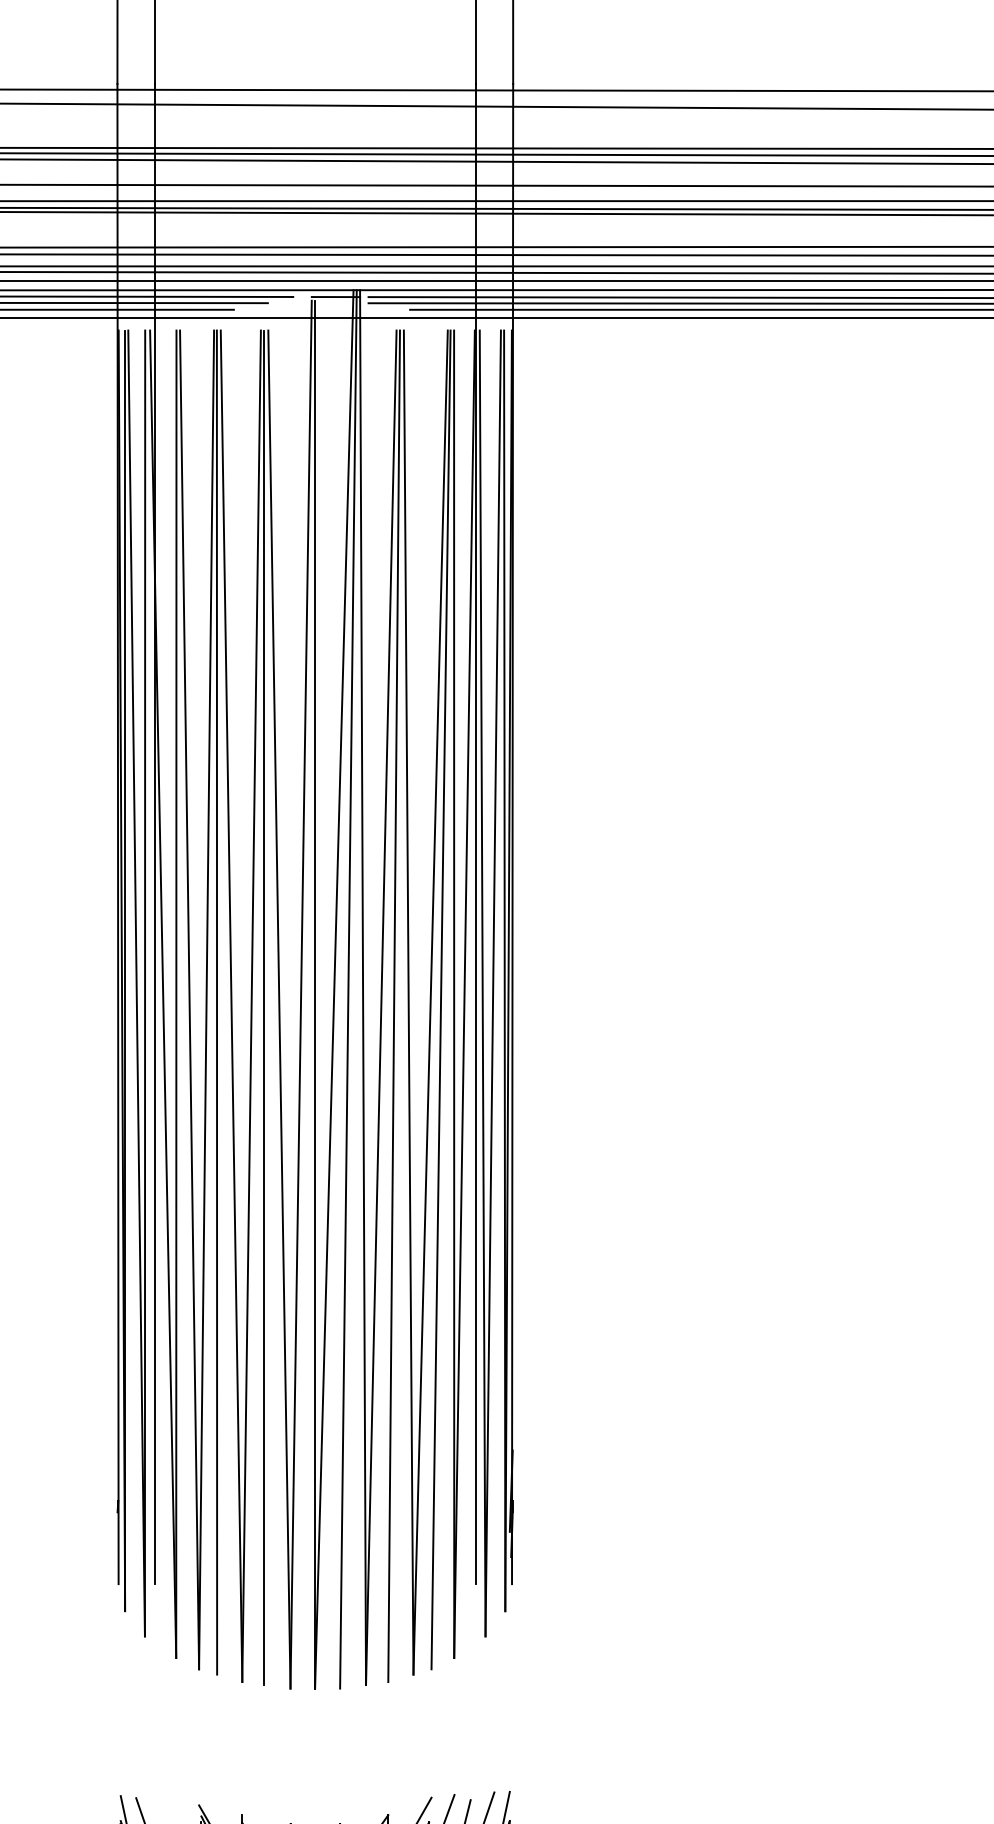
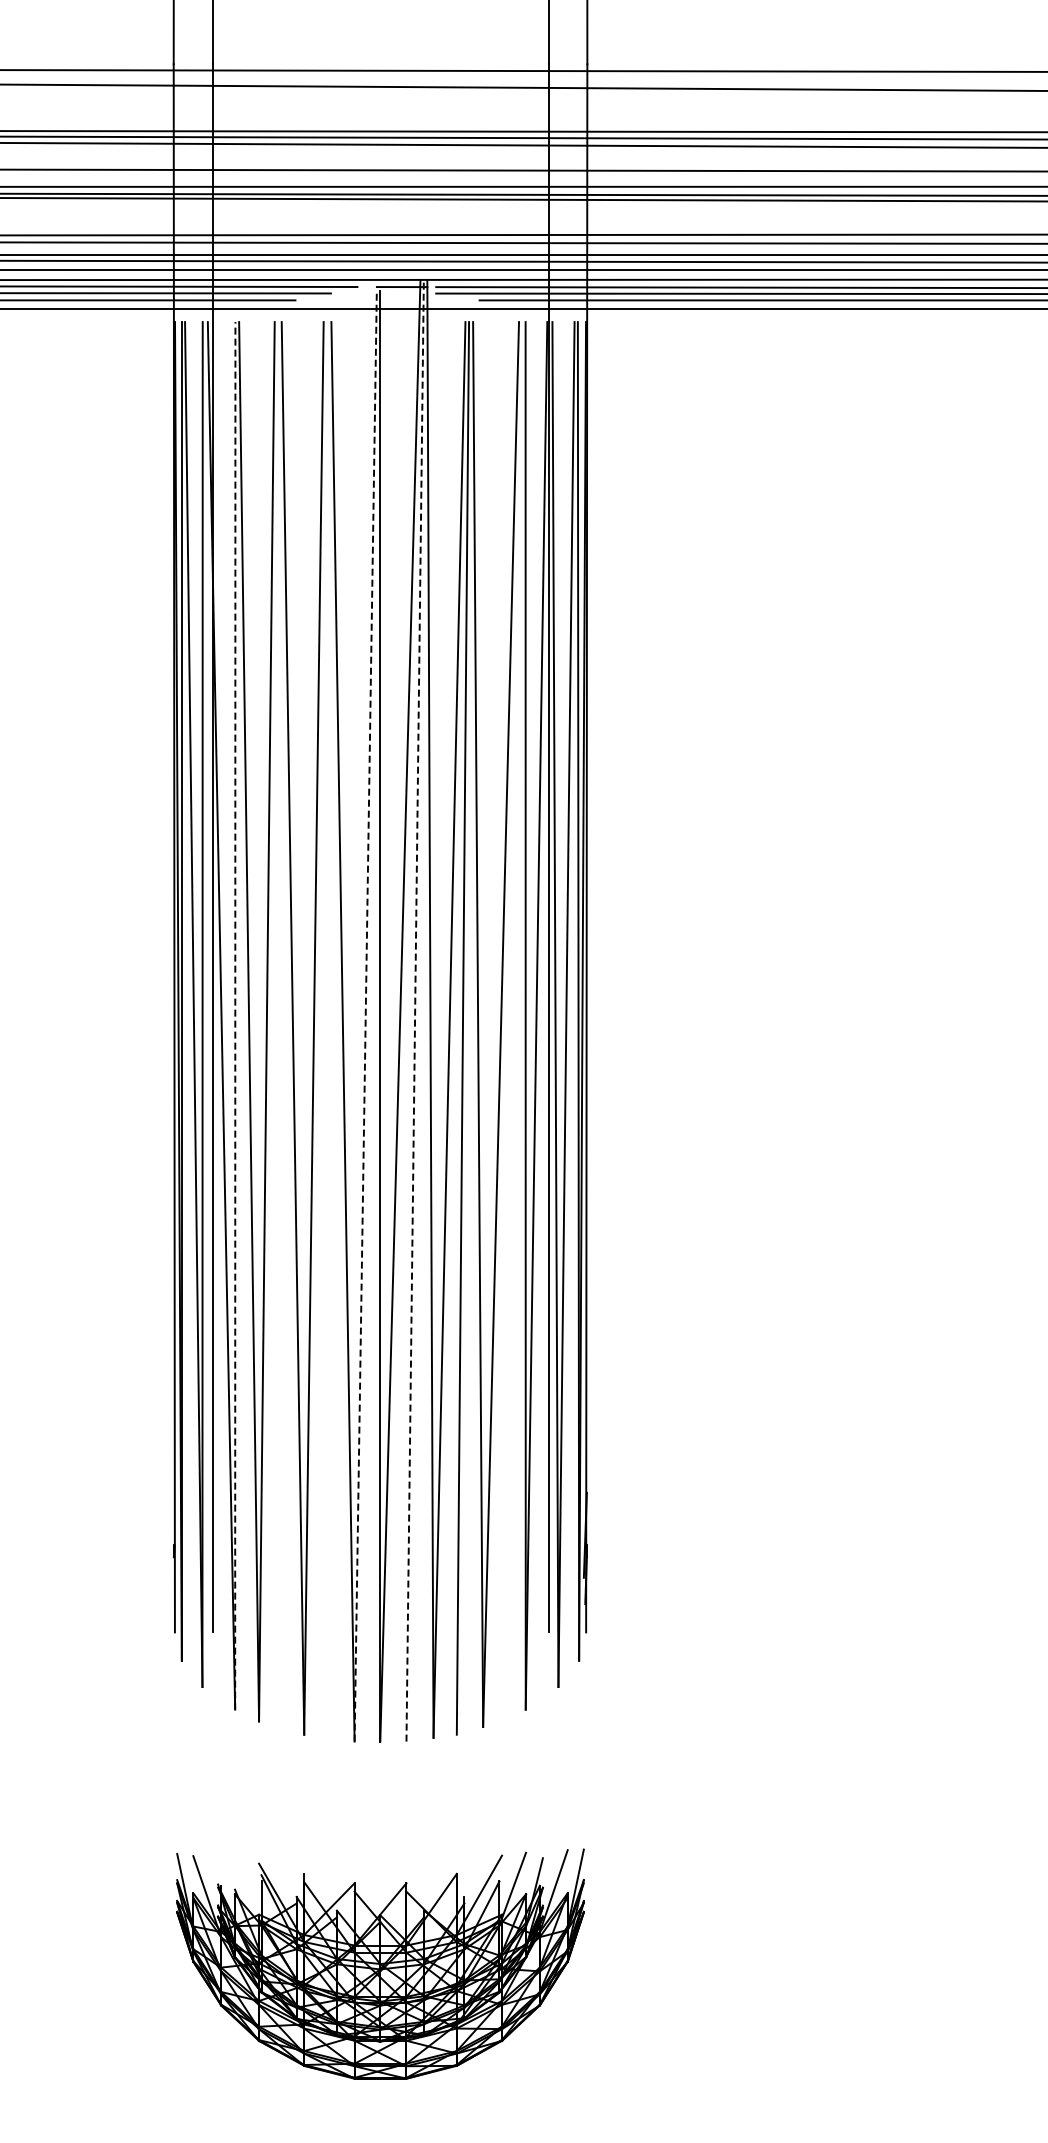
line: (348, 989) -> (415, 1010), solid -> dashed
line: (176, 993) -> (235, 1015), solid -> dashed
line: (300, 993) -> (365, 1015), solid -> dashed
line: (440, 999) -> (511, 1021), removed
line: (216, 1002) -> (277, 1024), removed
line: (264, 1007) -> (327, 1029), removed

